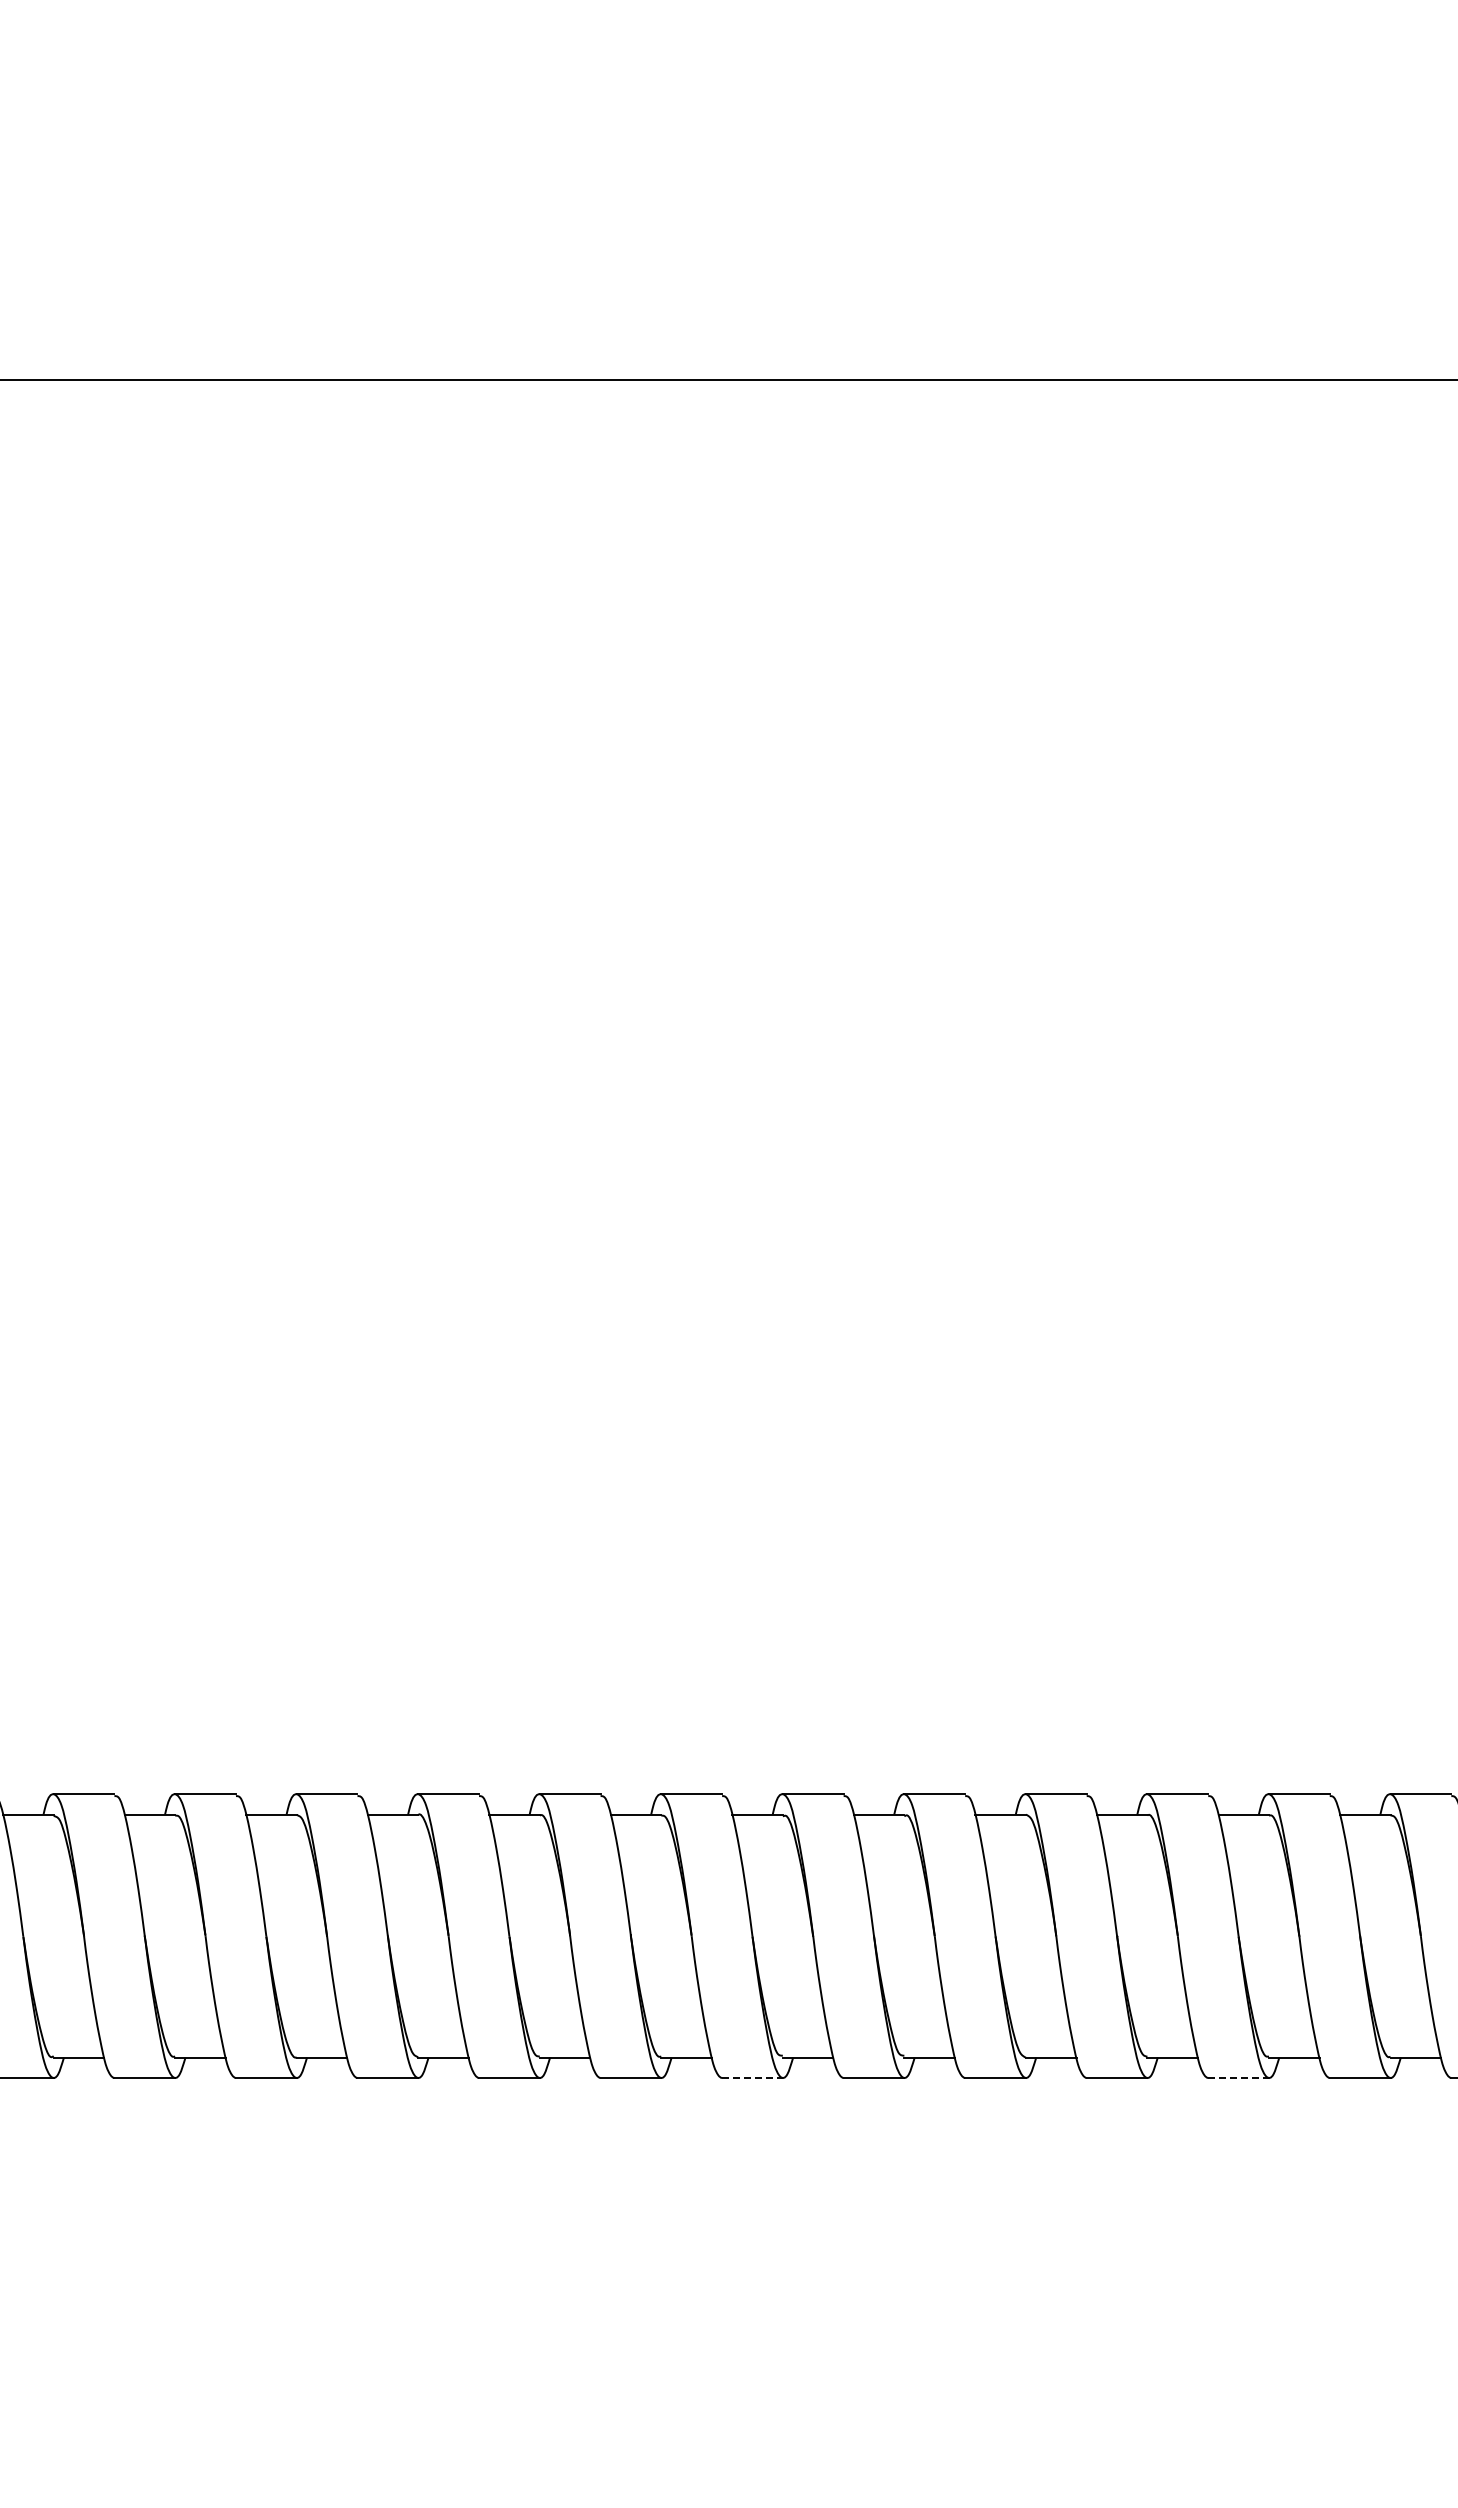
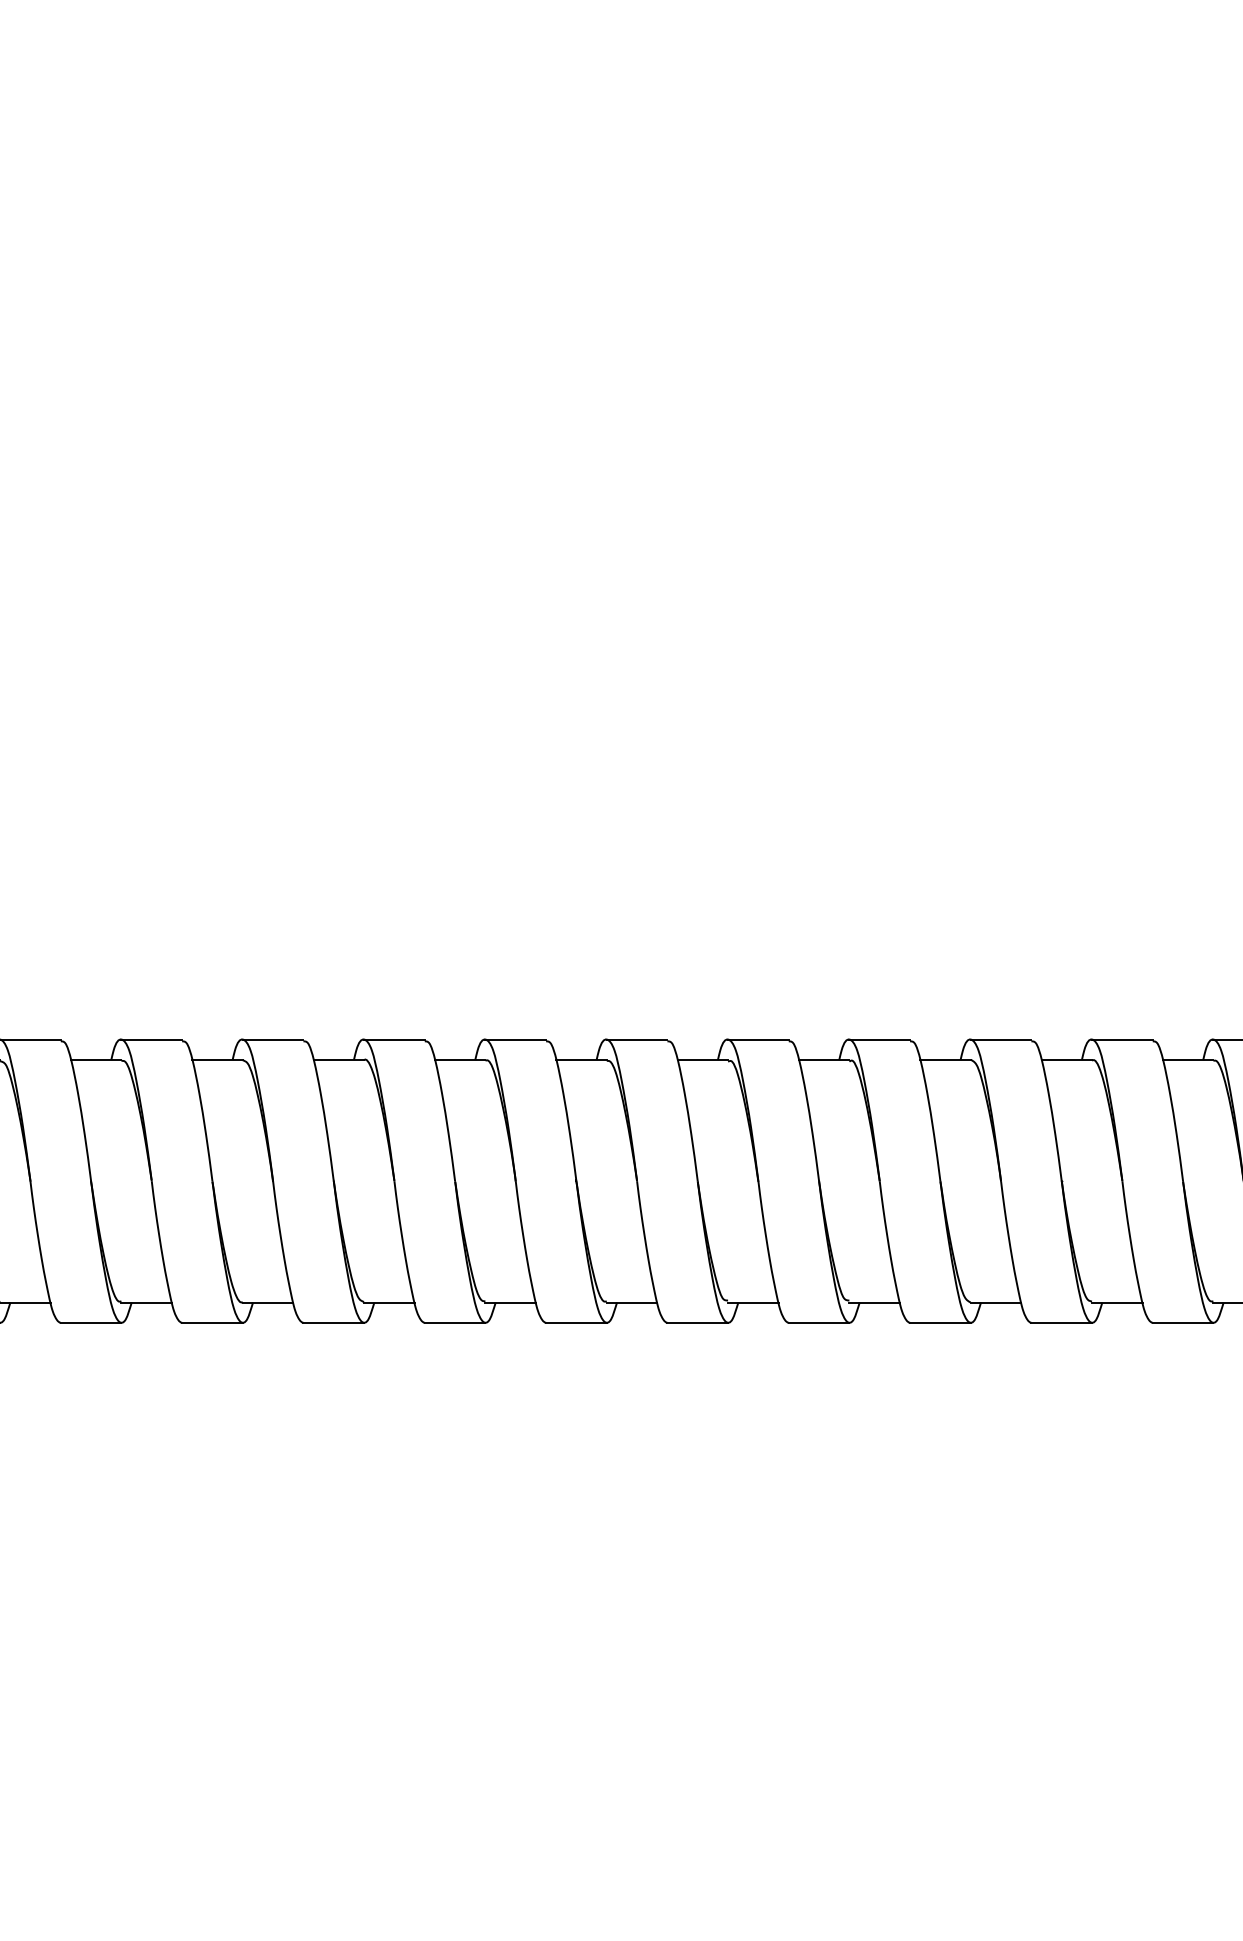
line: (752, 2077) -> (697, 1322), dashed -> solid
line: (1239, 2077) -> (1183, 1322), dashed -> solid

